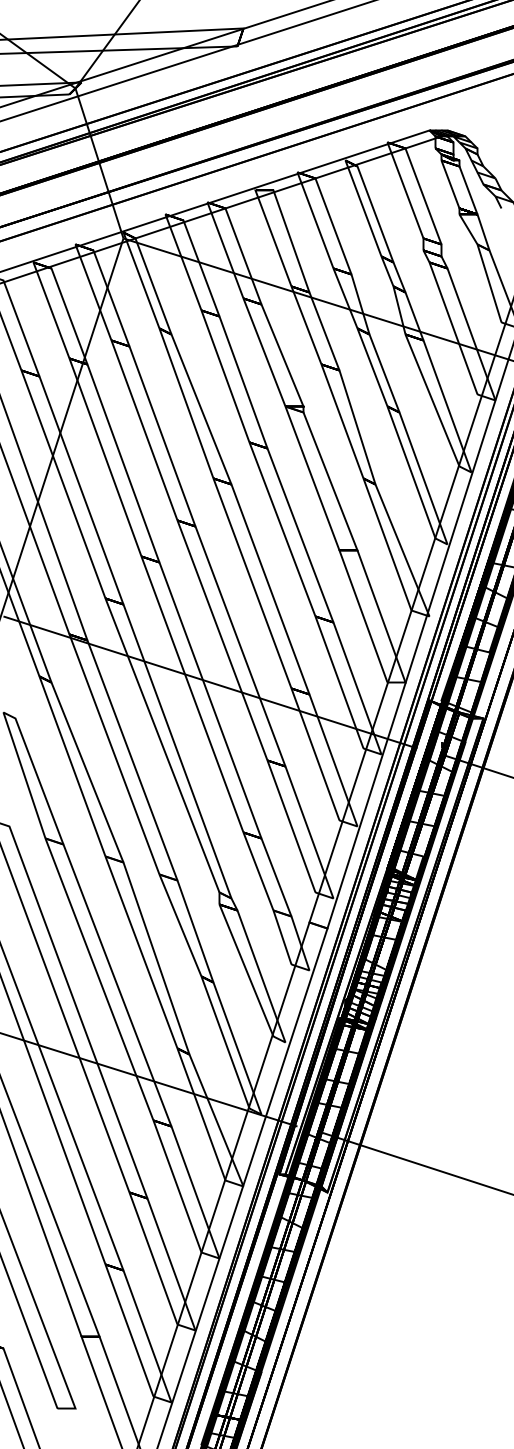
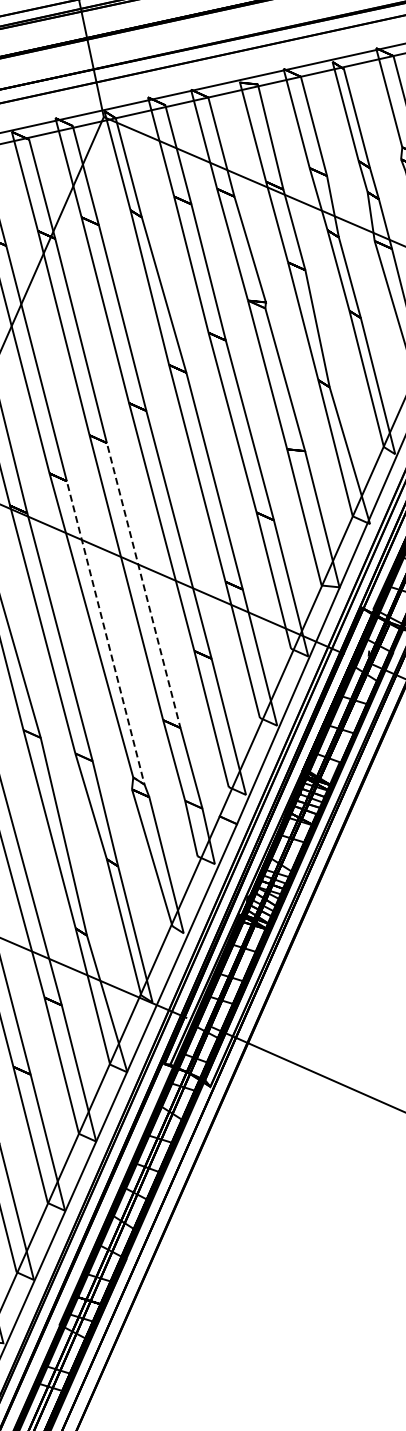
line: (210, 700) -> (143, 585), solid -> dashed
line: (176, 749) -> (104, 630), solid -> dashed

